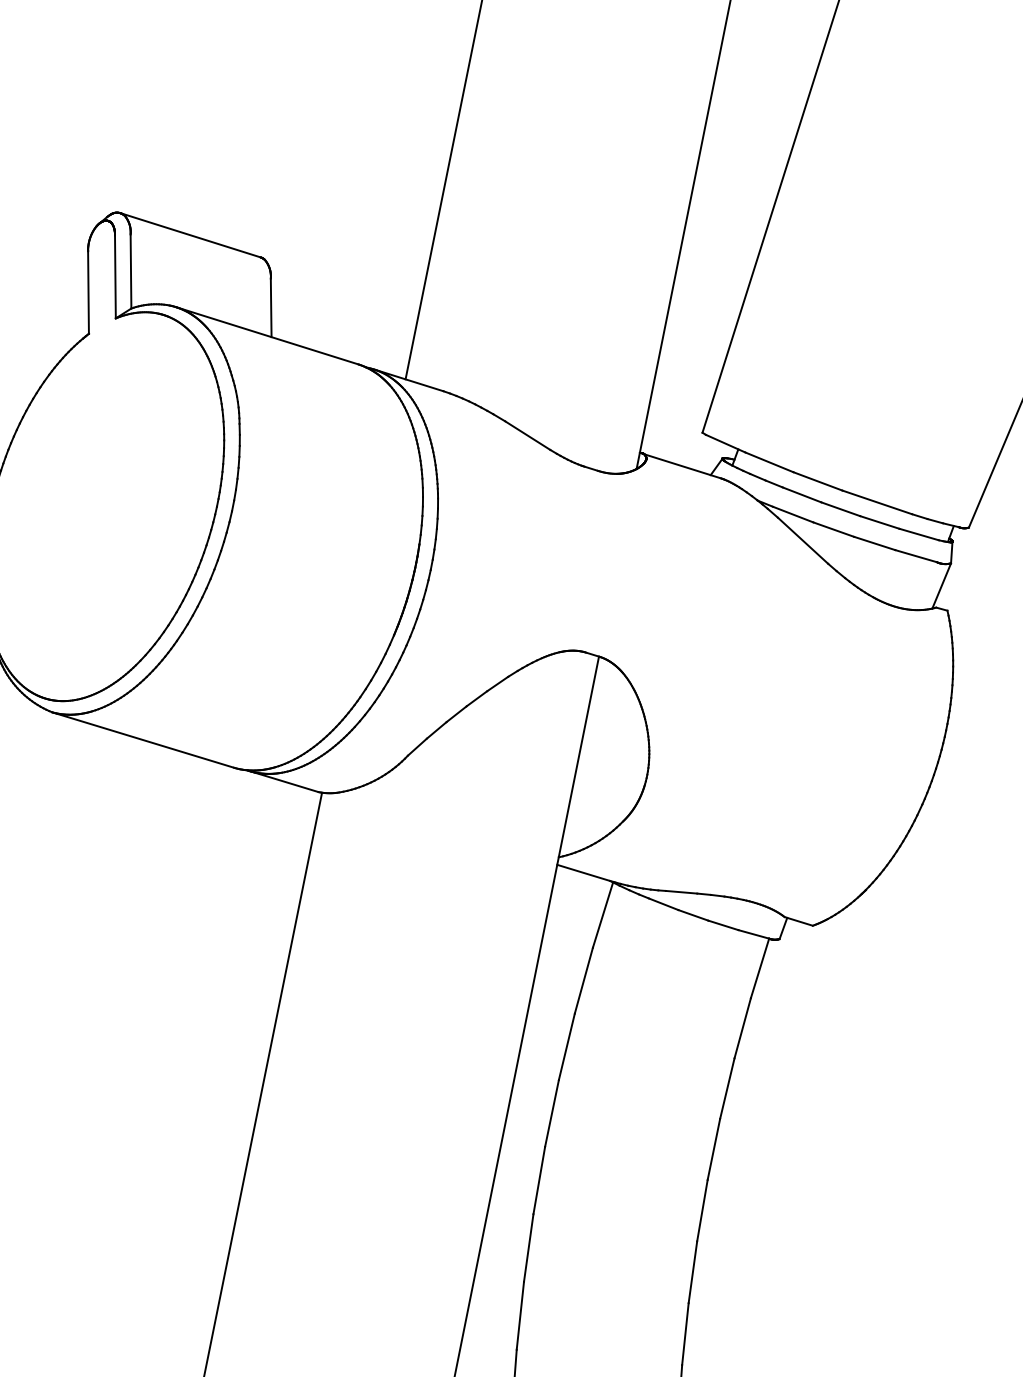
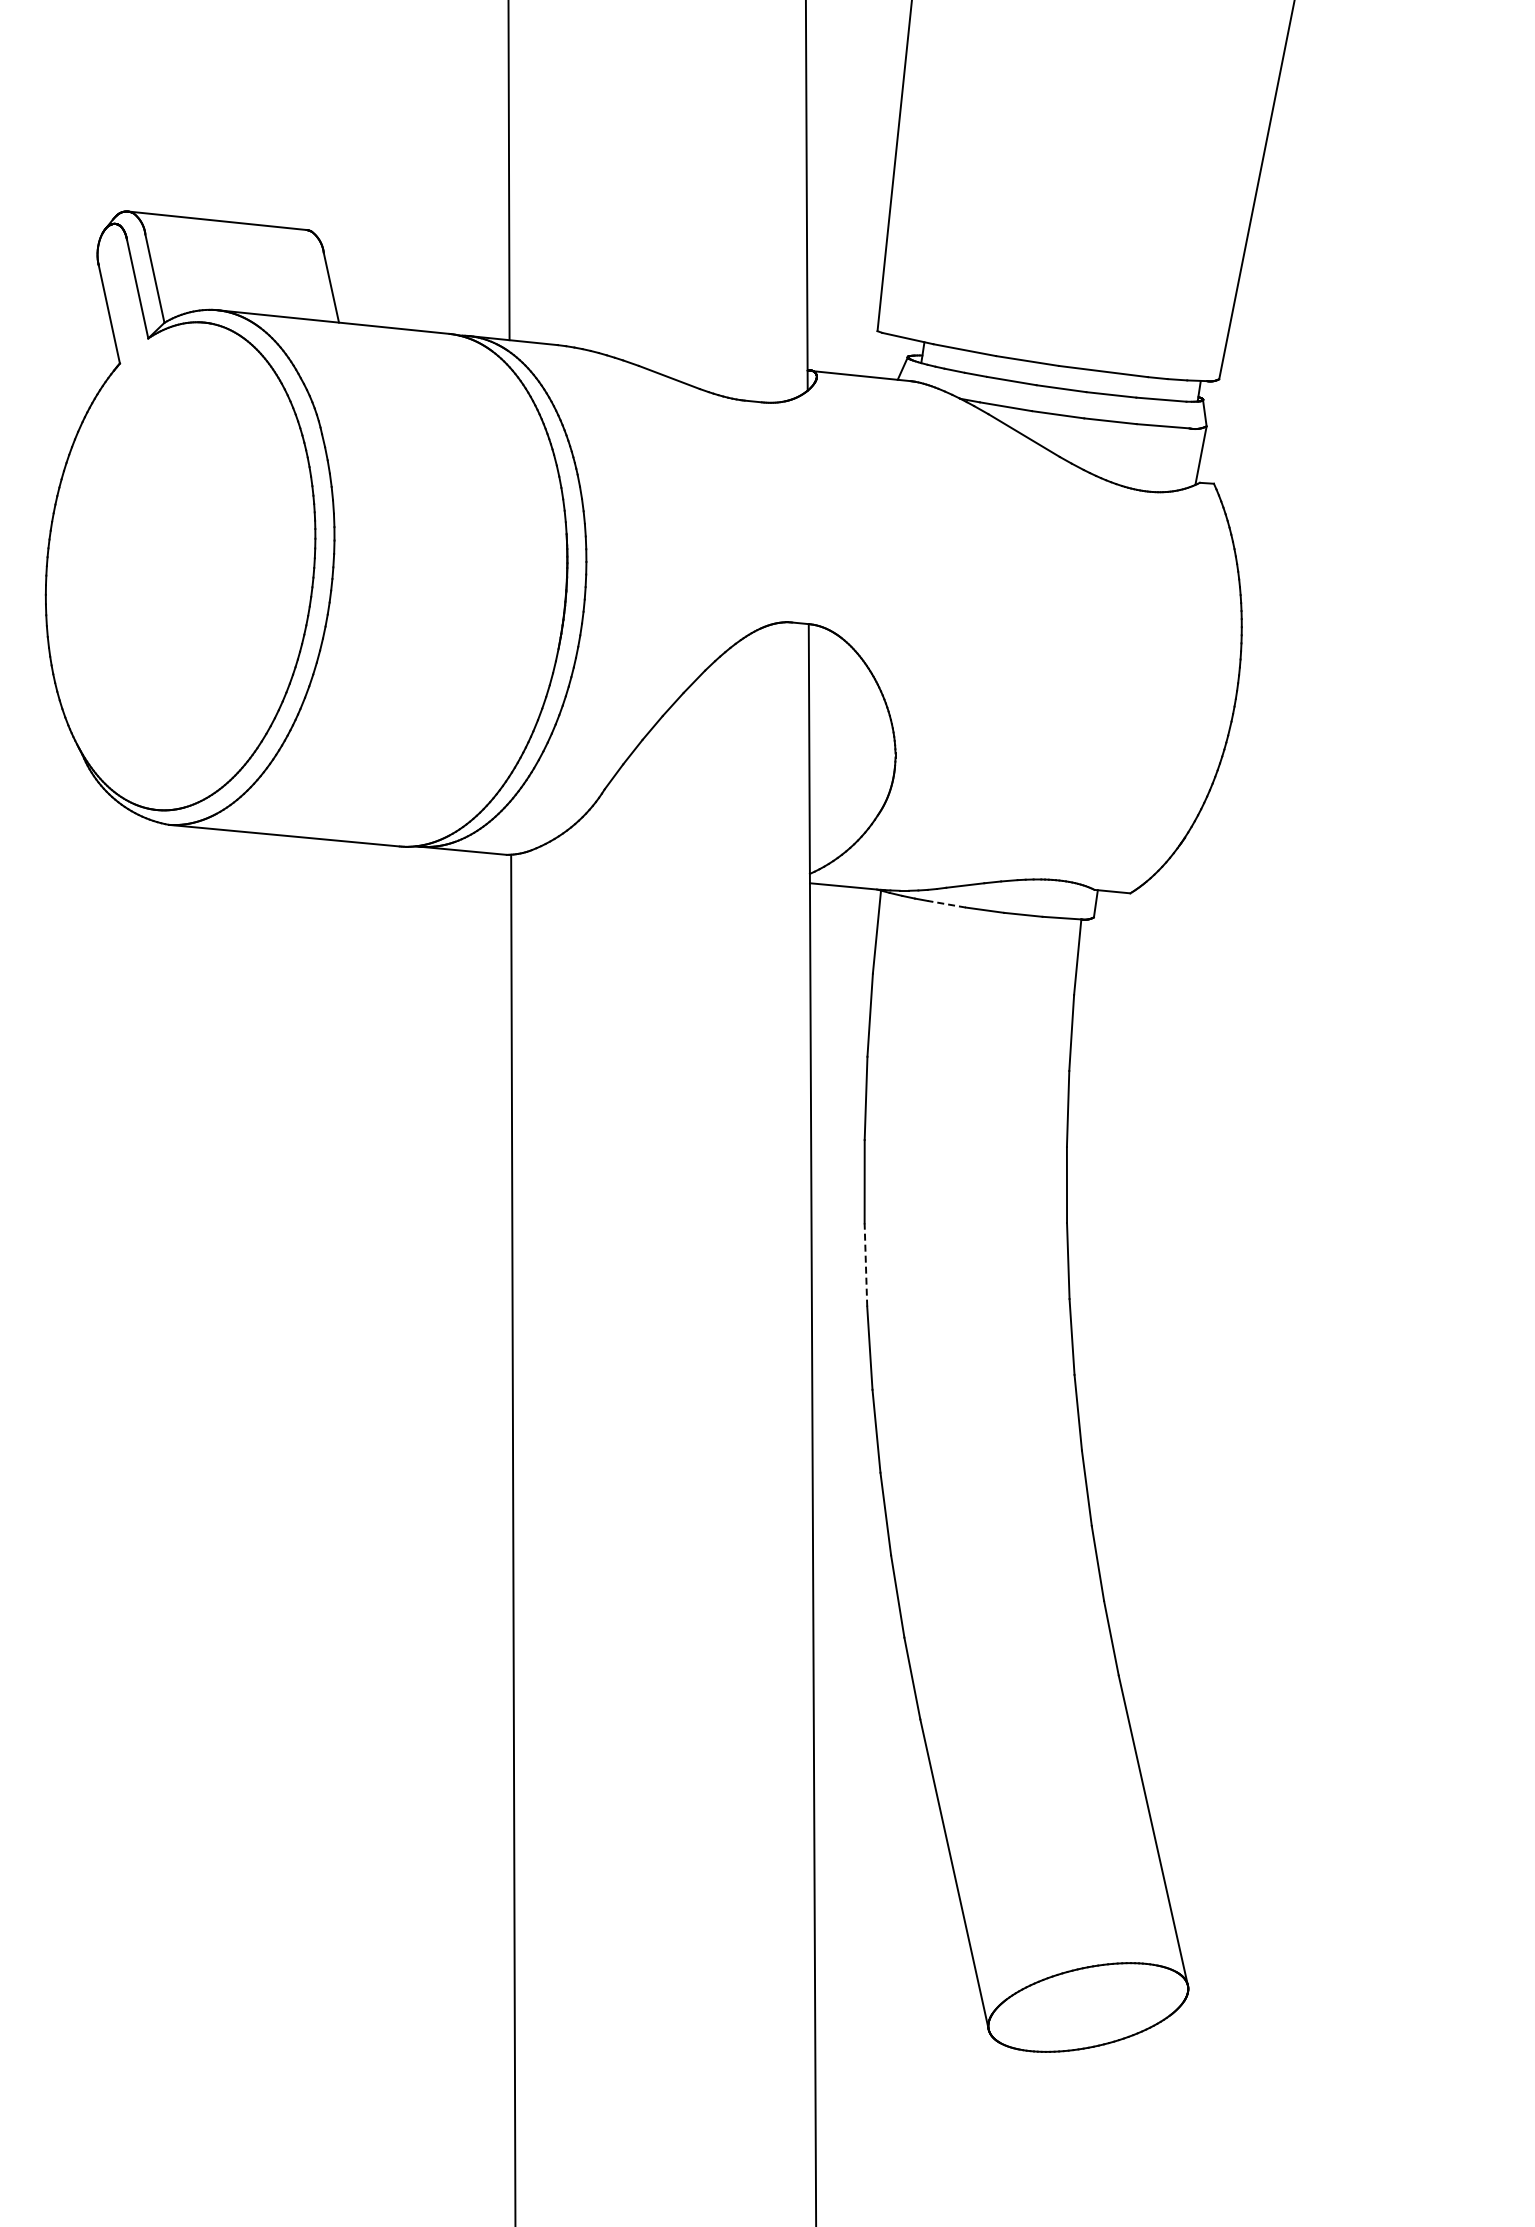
line: (663, 904) -> (946, 904), solid -> dashed
line: (538, 1180) -> (865, 1265), solid -> dashed

